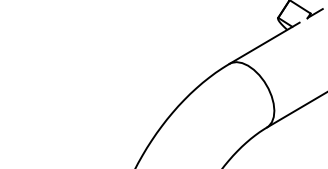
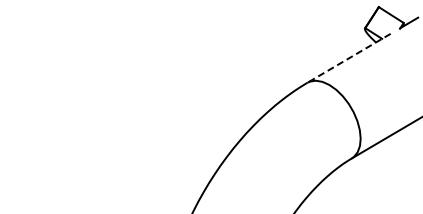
line: (264, 43) -> (348, 58), solid -> dashed

